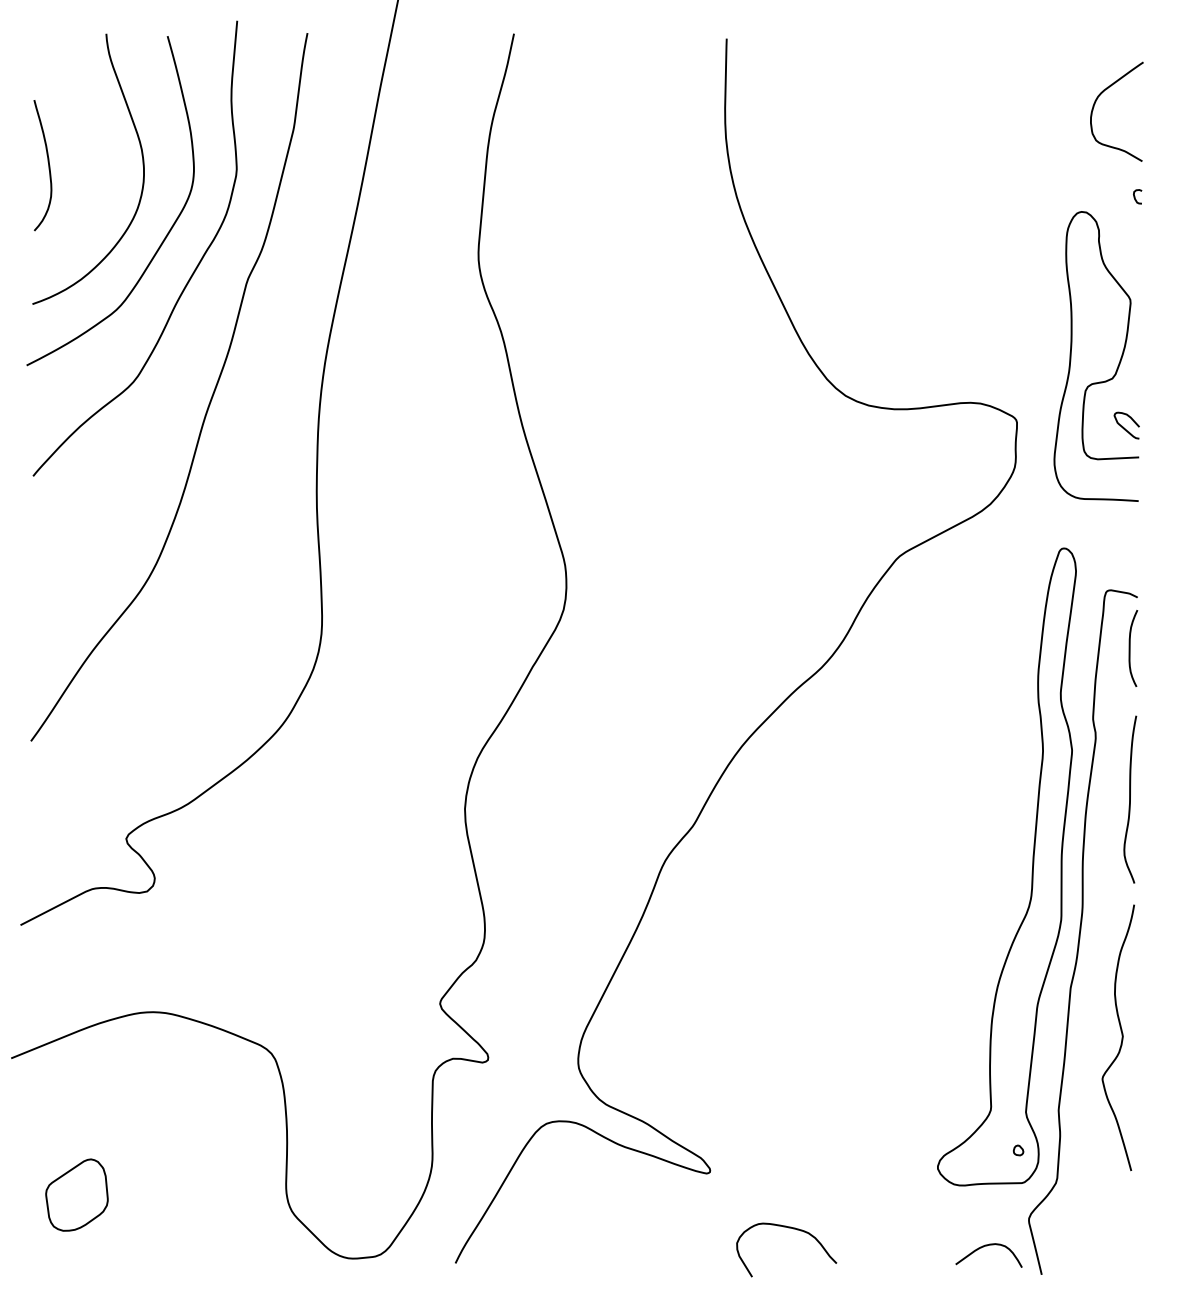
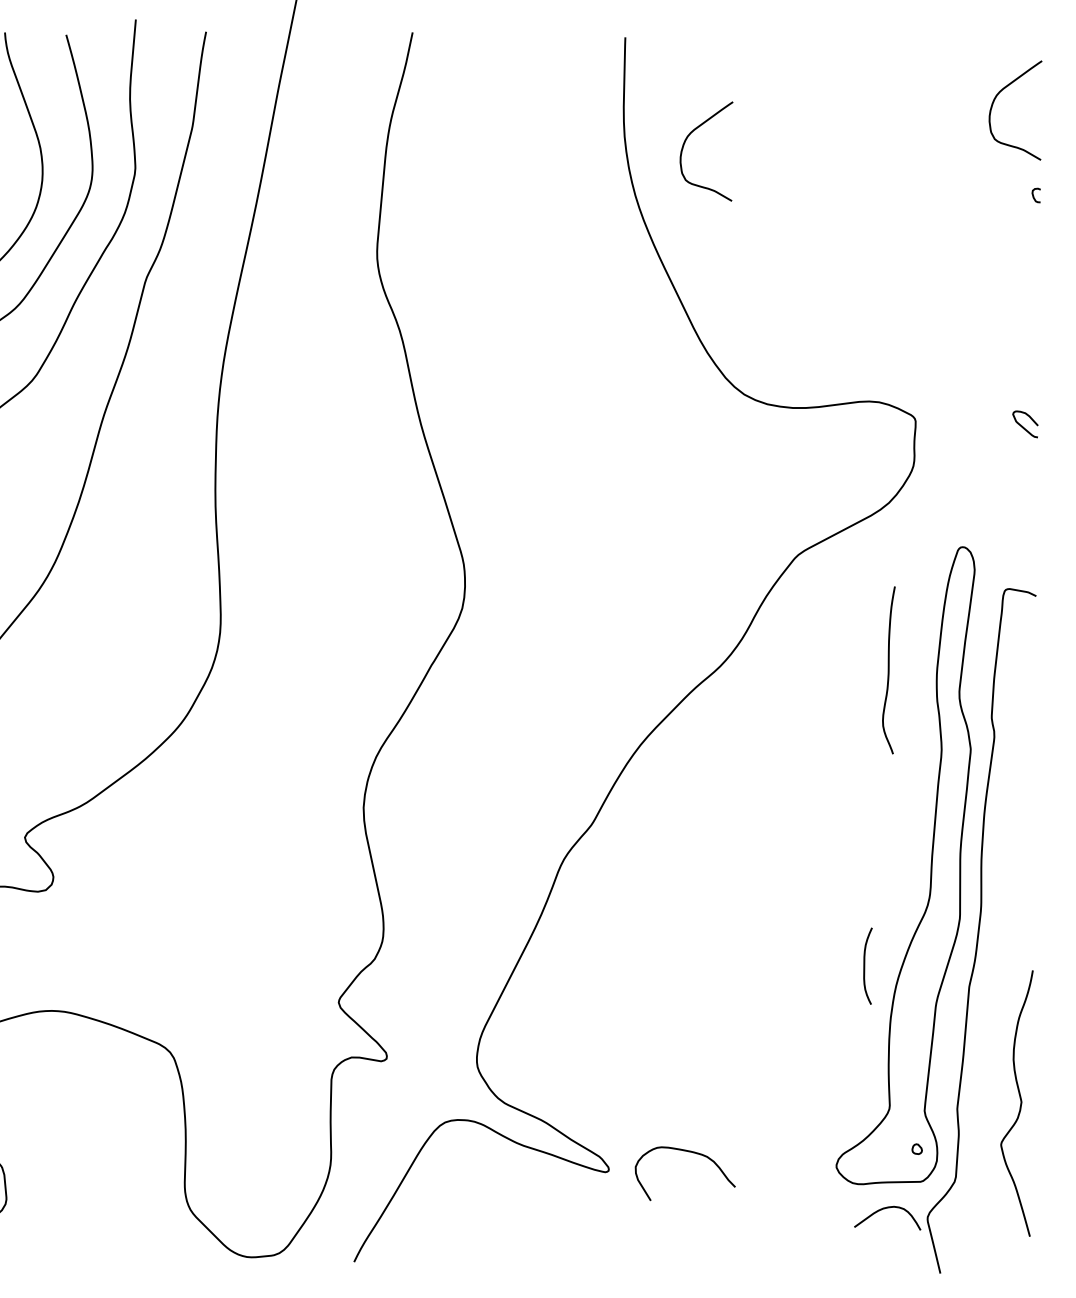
curve: (786, 145) -> (685, 144), added
curve: (1118, 363) -> (1017, 362), removed
curve: (1130, 648) -> (865, 966), moved
curve: (1130, 799) -> (889, 670), moved
curve: (1121, 1037) -> (1020, 1103), moved
curve: (788, 1228) -> (687, 1152), moved
curve: (987, 1246) -> (886, 1209), moved

